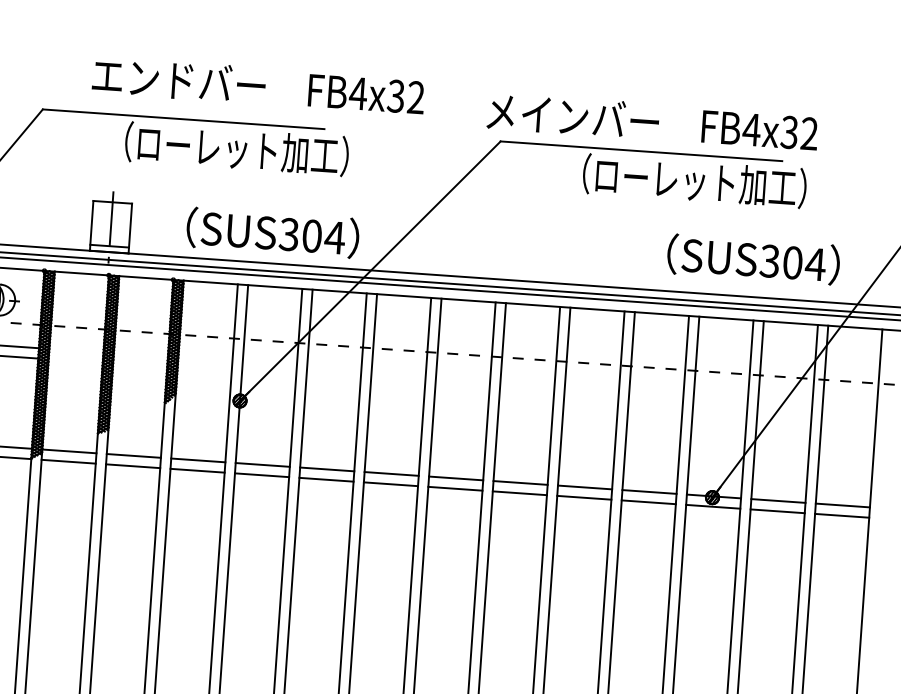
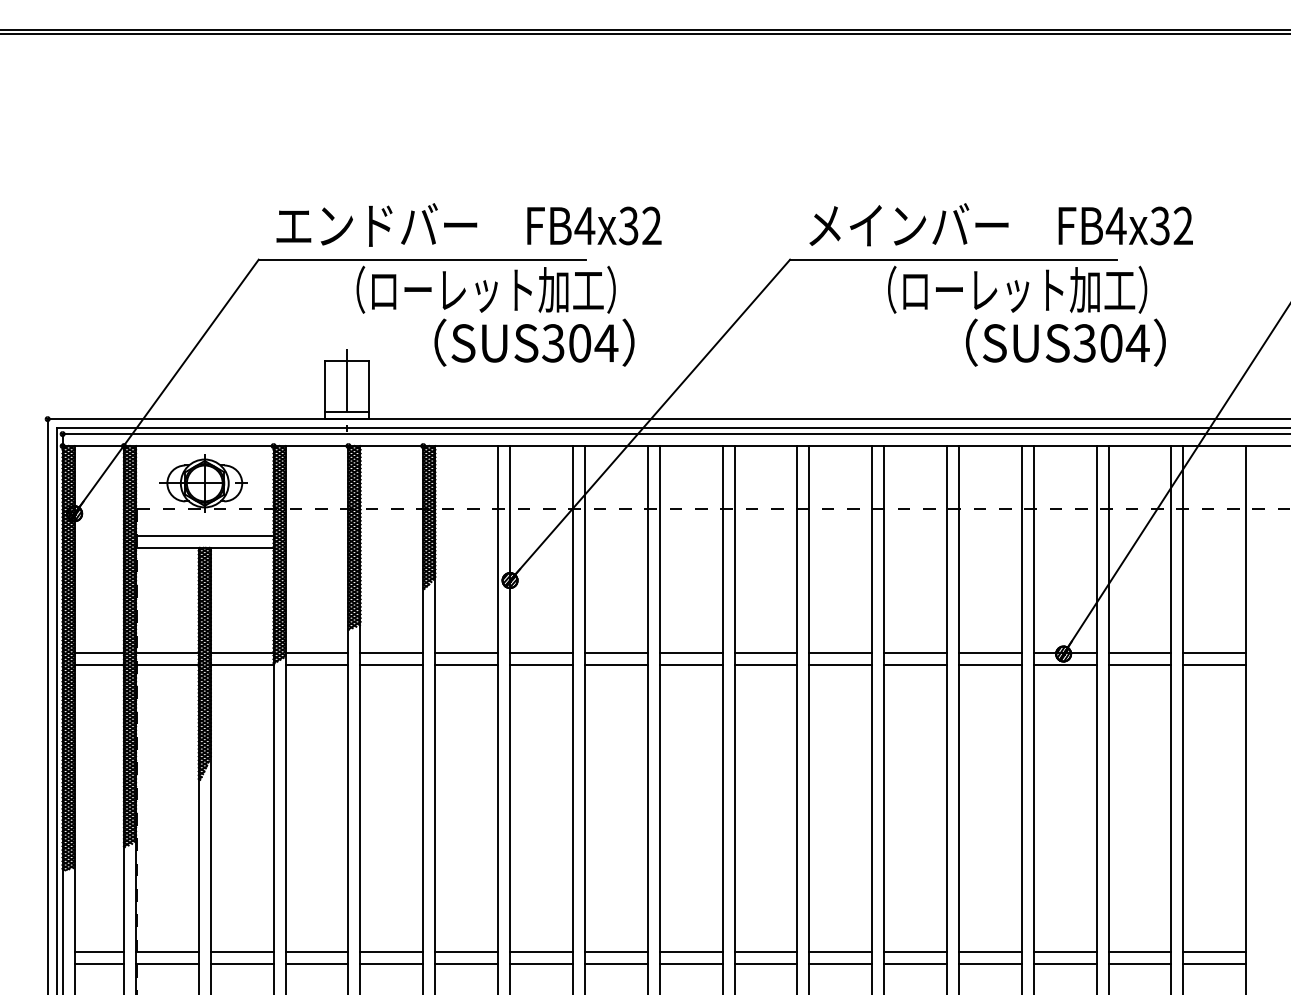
text: (258, 85) -> (468, 224), moved
text: (652, 121) -> (1000, 224), moved
text: (272, 232) -> (534, 342), moved
text: (753, 259) -> (1065, 342), moved

